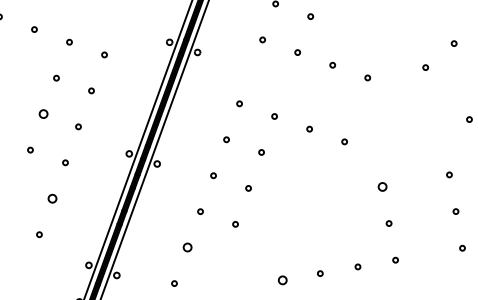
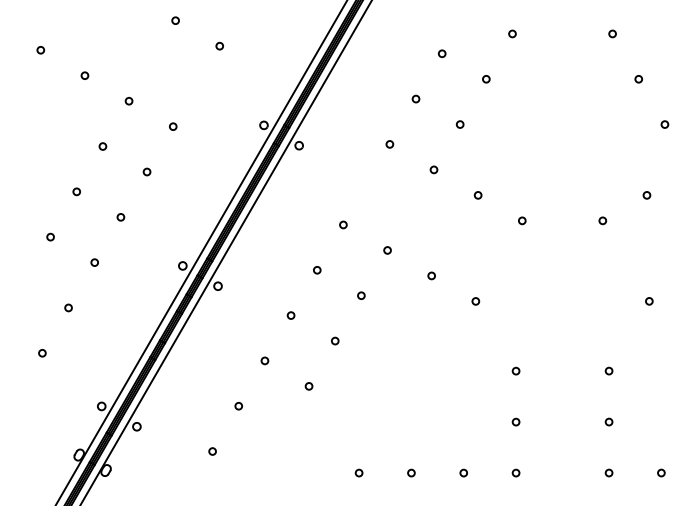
circle: (43, 113) -> (76, 191), size x0.62
circle: (382, 186) -> (515, 370), size x0.62
circle: (52, 198) -> (68, 307), size x0.62
circle: (187, 247) -> (238, 406), size x0.62
circle: (282, 279) -> (358, 472), size x0.62

